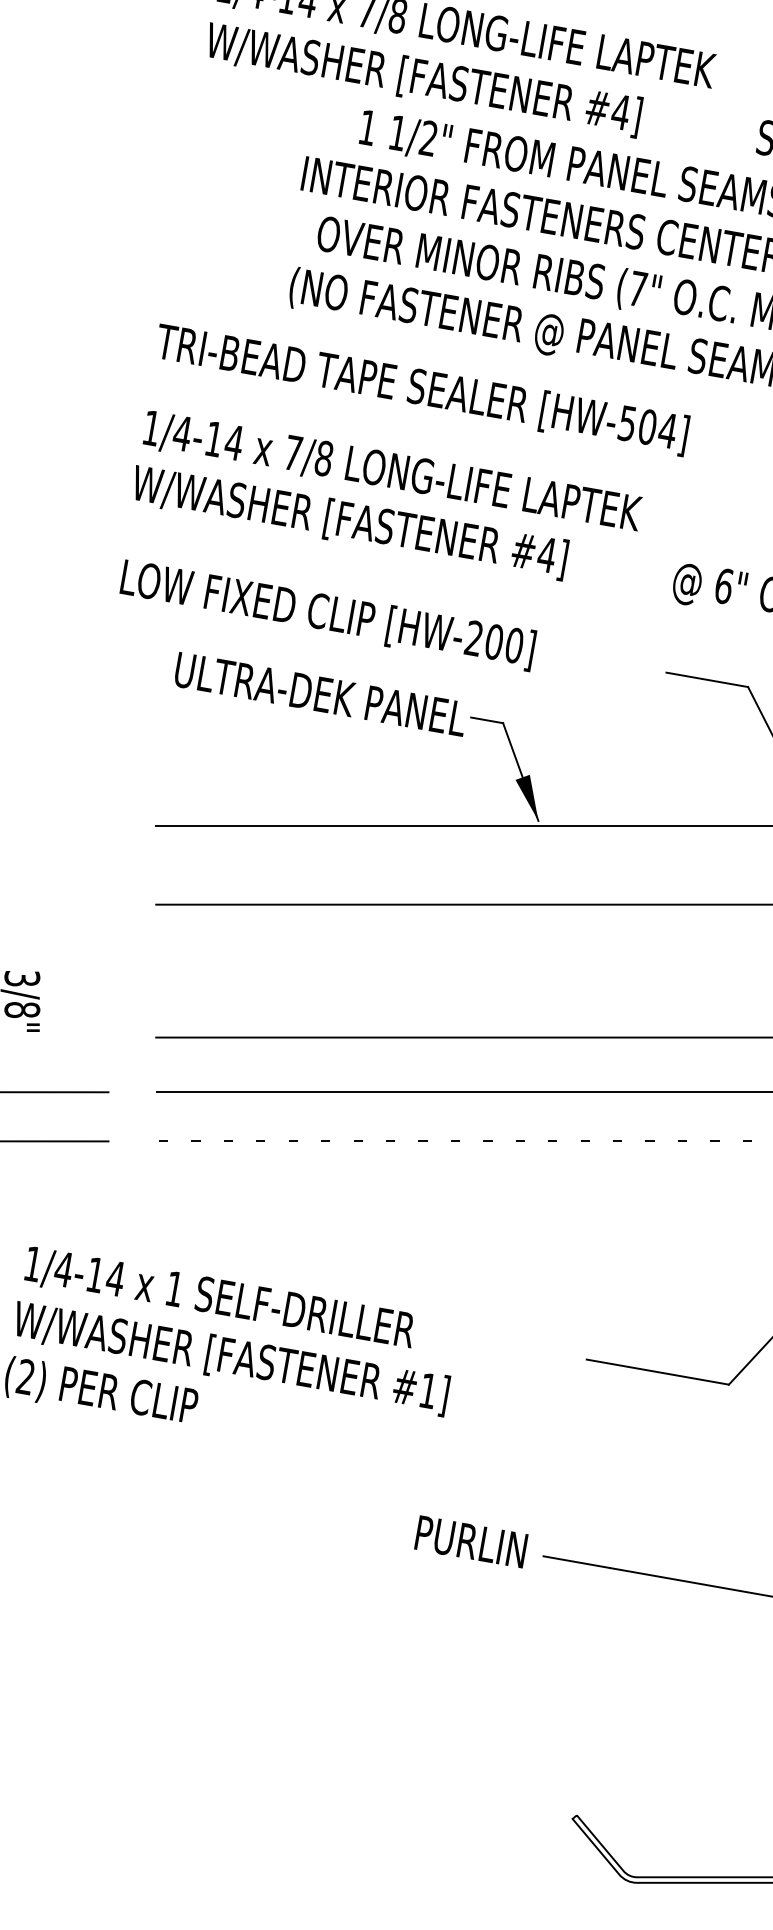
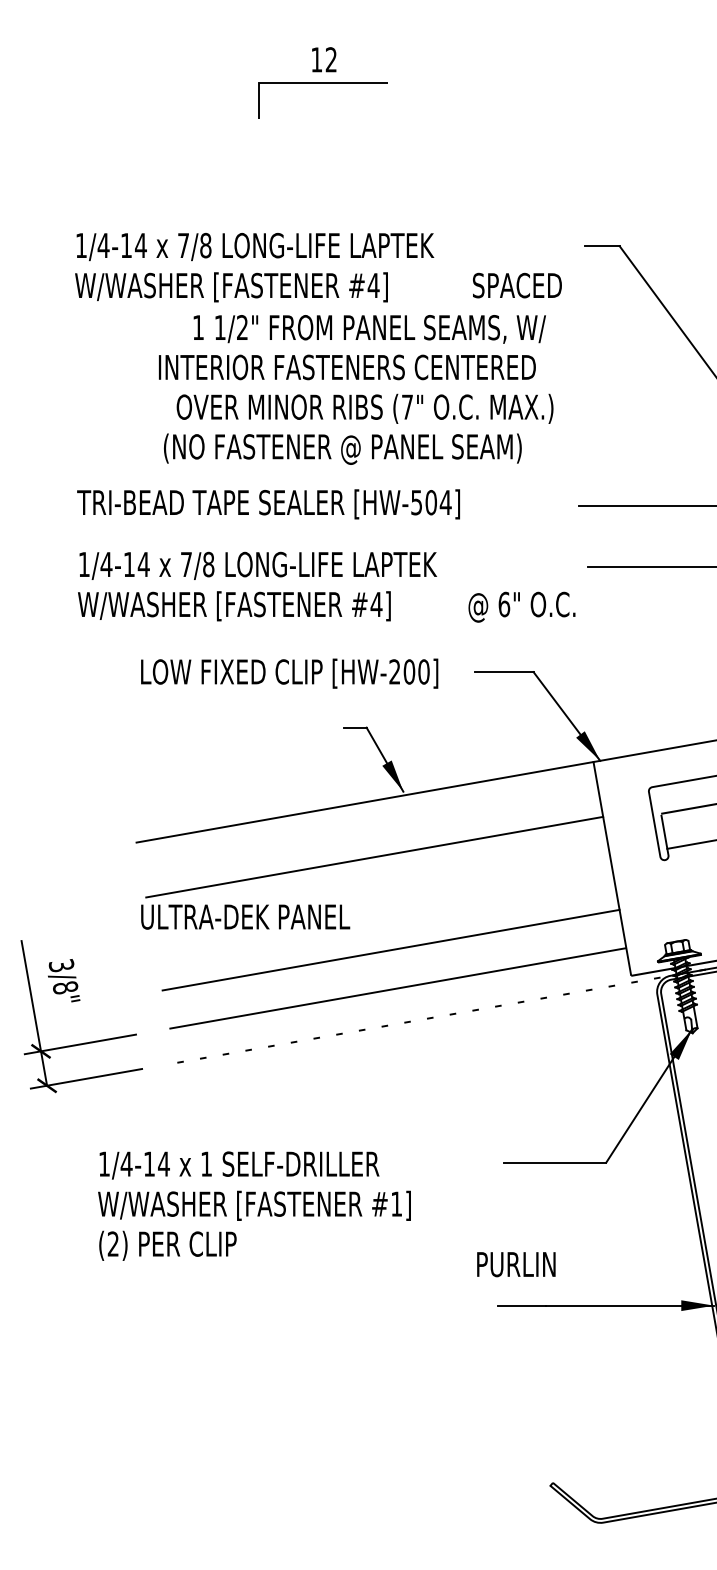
text: (327, 614) -> (289, 673), moved
text: (320, 693) -> (245, 916), moved
text: (471, 1541) -> (516, 1264), moved

